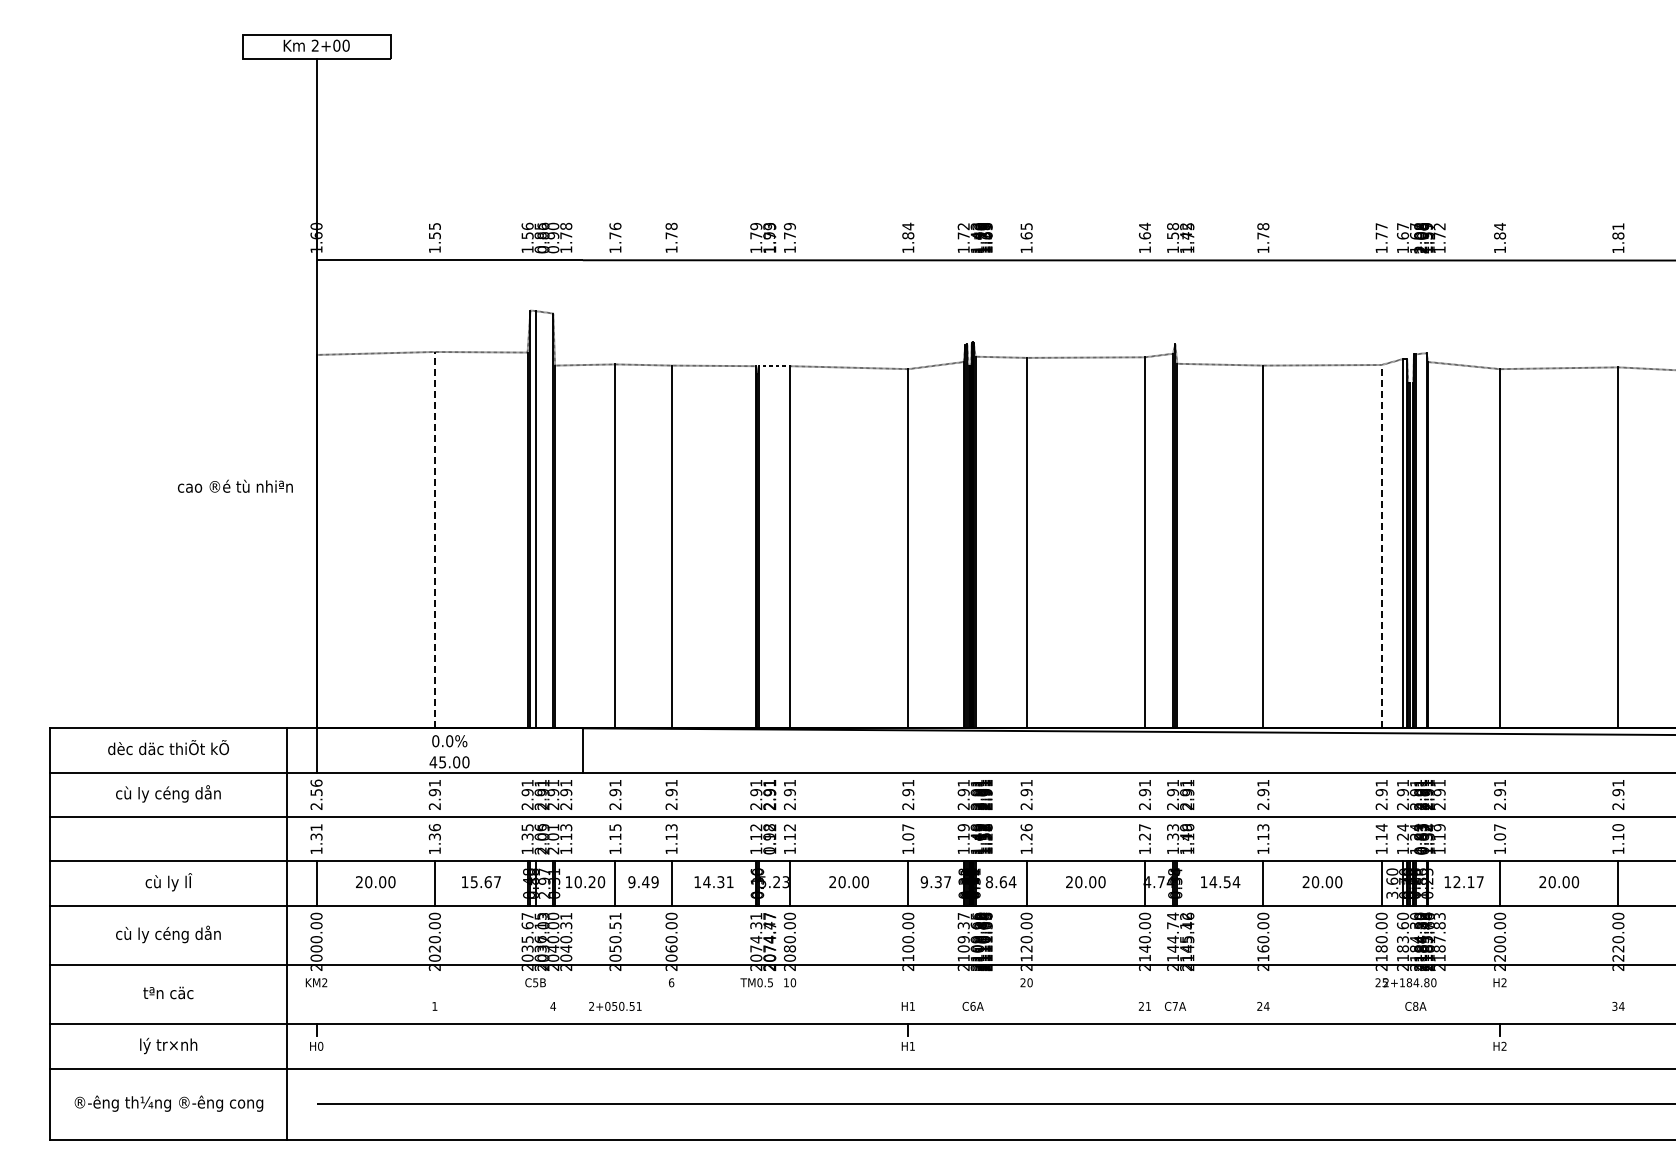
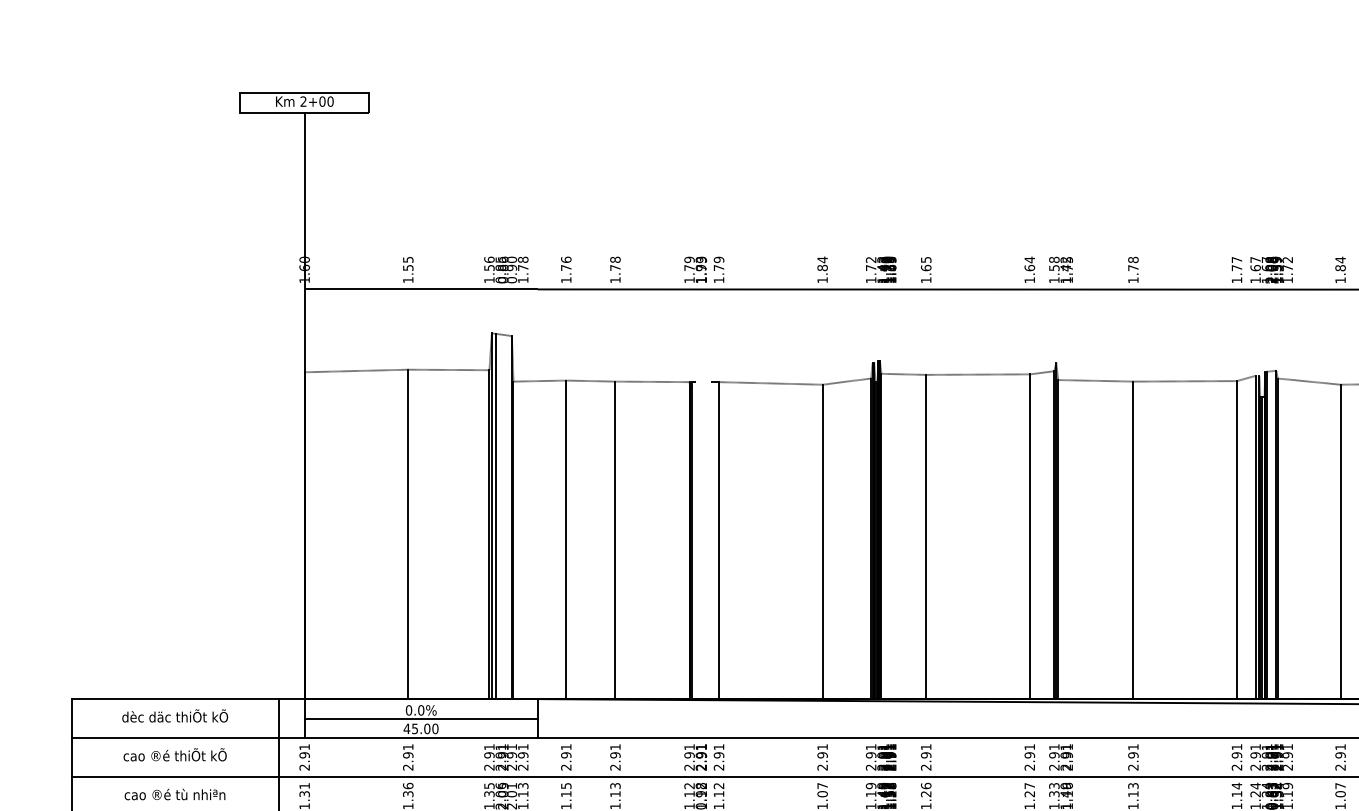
text: (235, 485) -> (175, 793), moved
line: (434, 539) -> (407, 533), dashed -> solid
line: (1381, 546) -> (1236, 539), dashed -> solid
line: (449, 750) -> (421, 718), added
text: (316, 787) -> (304, 750), 2.56 -> 2.91
text: (168, 793) -> (175, 756), cù ly céng dån -> cao ®é thiÕt kÕ

